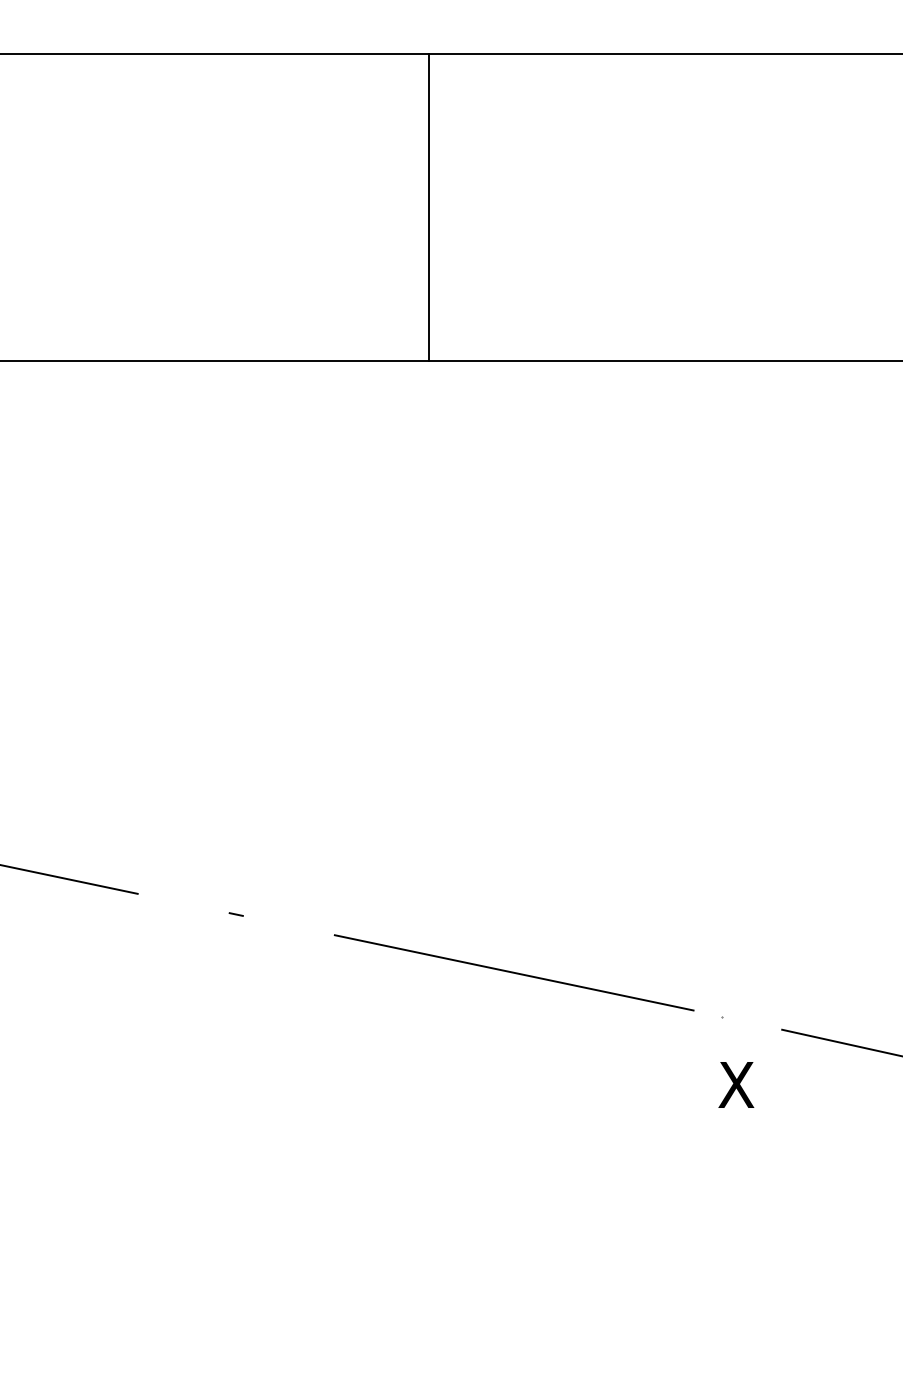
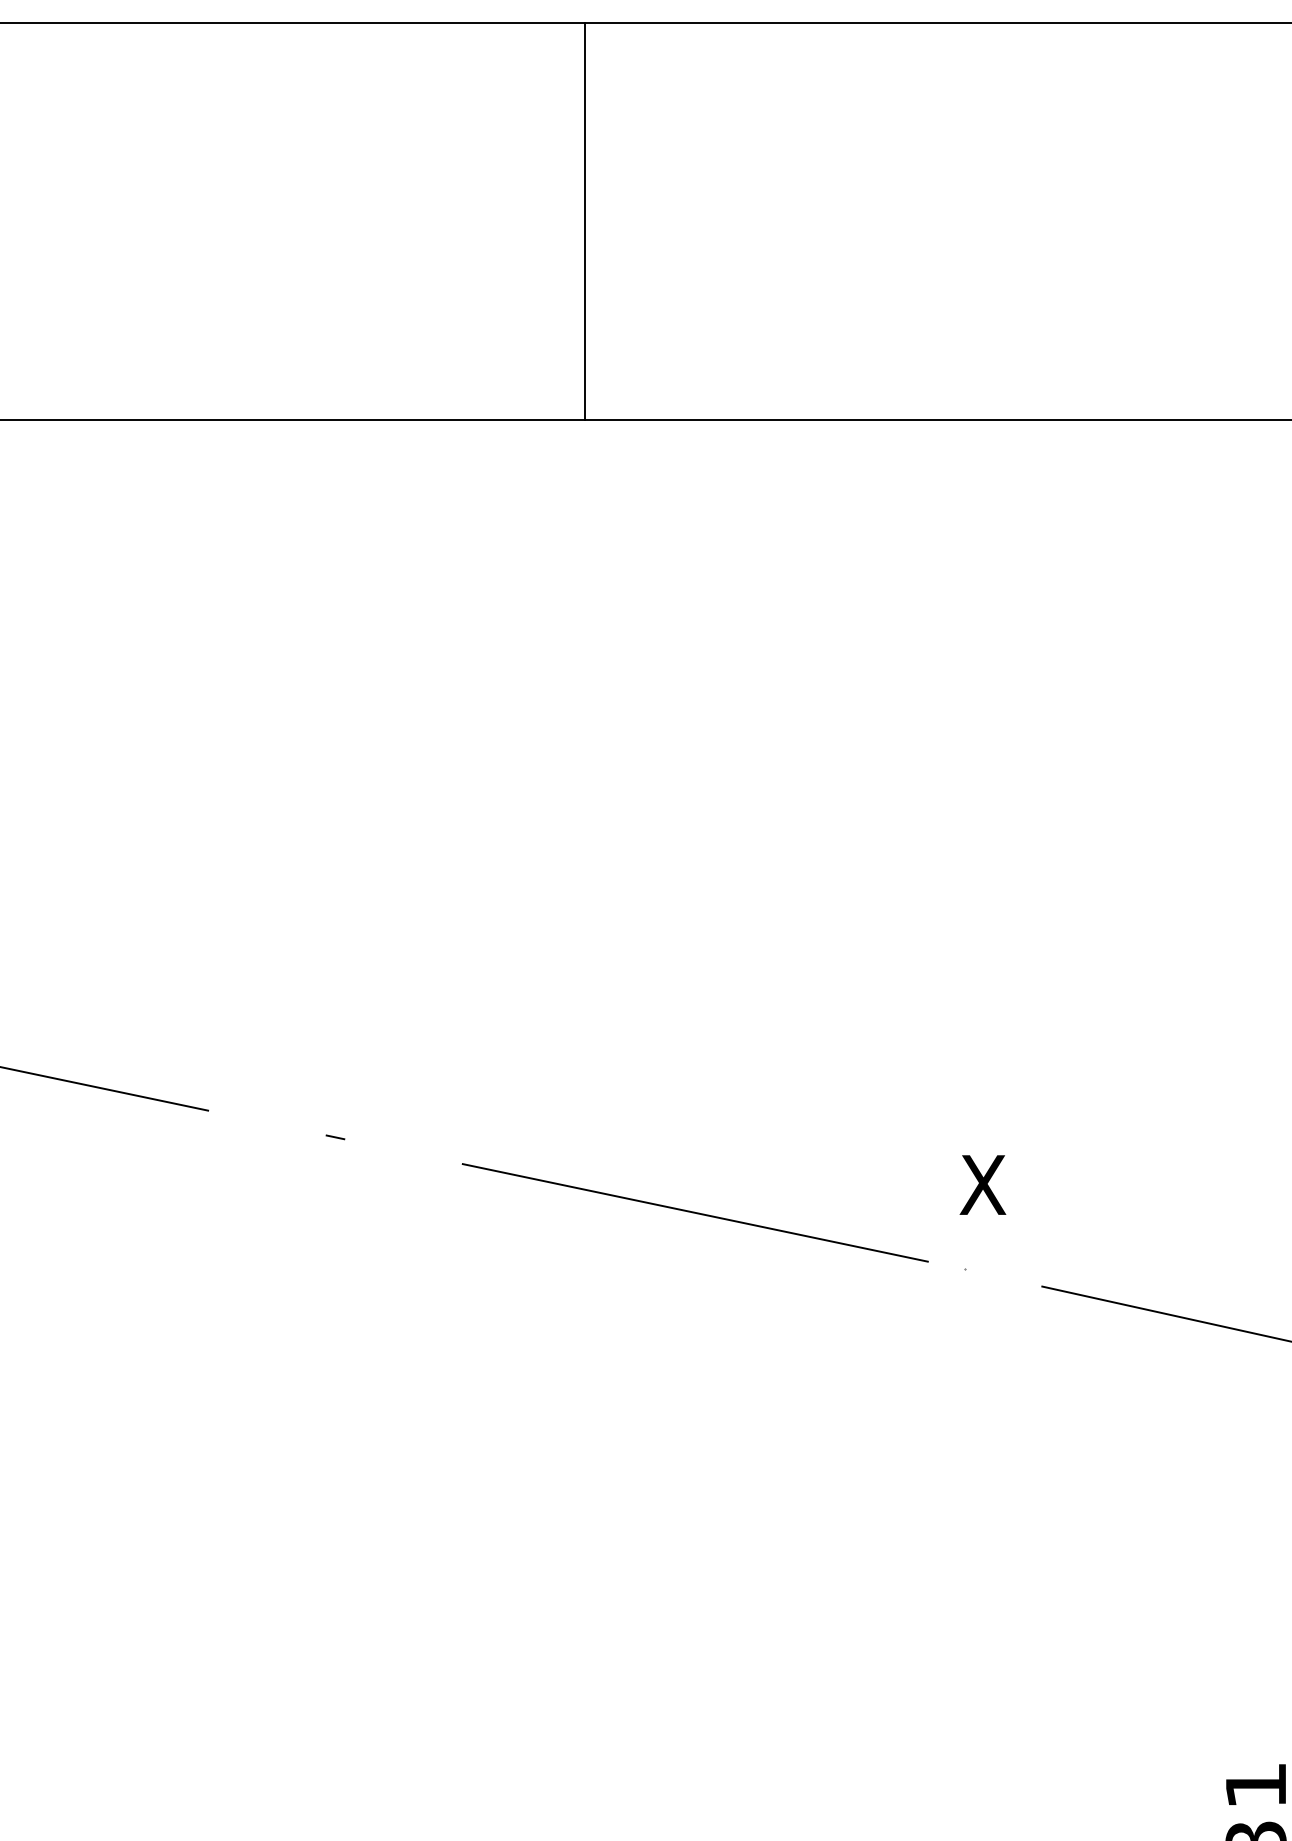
text: (735, 1084) -> (982, 1184), moved

